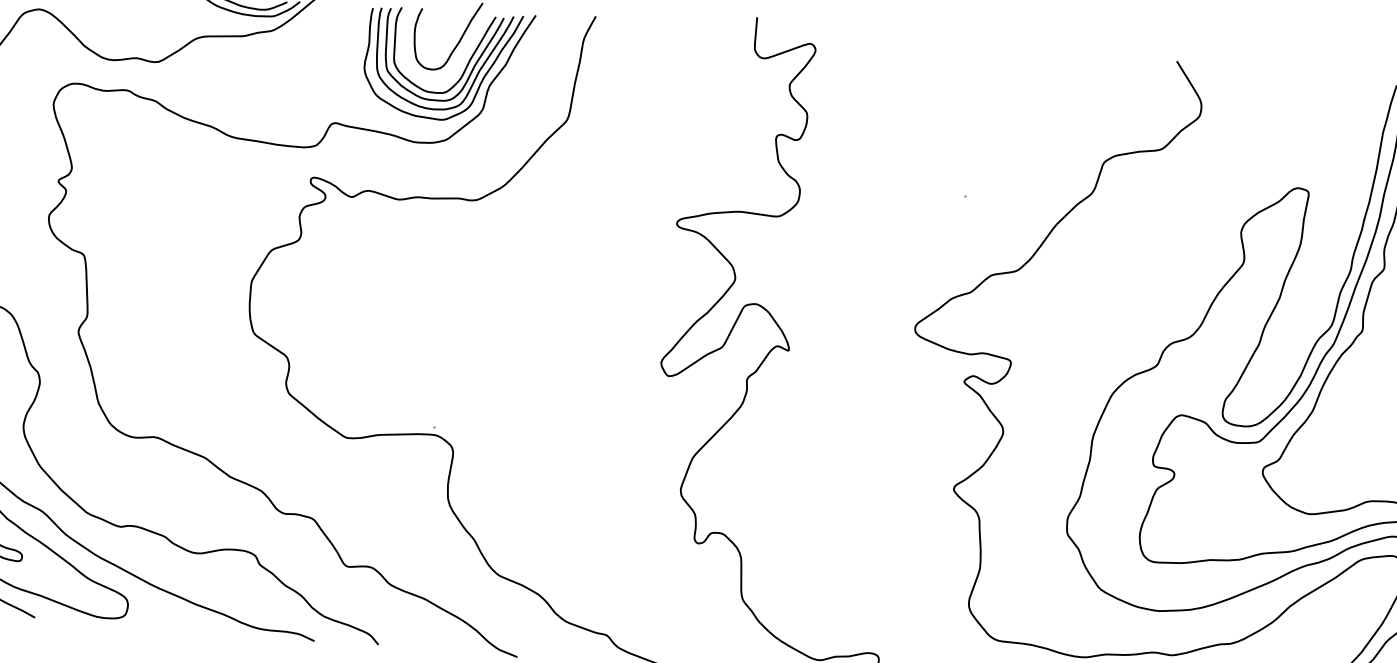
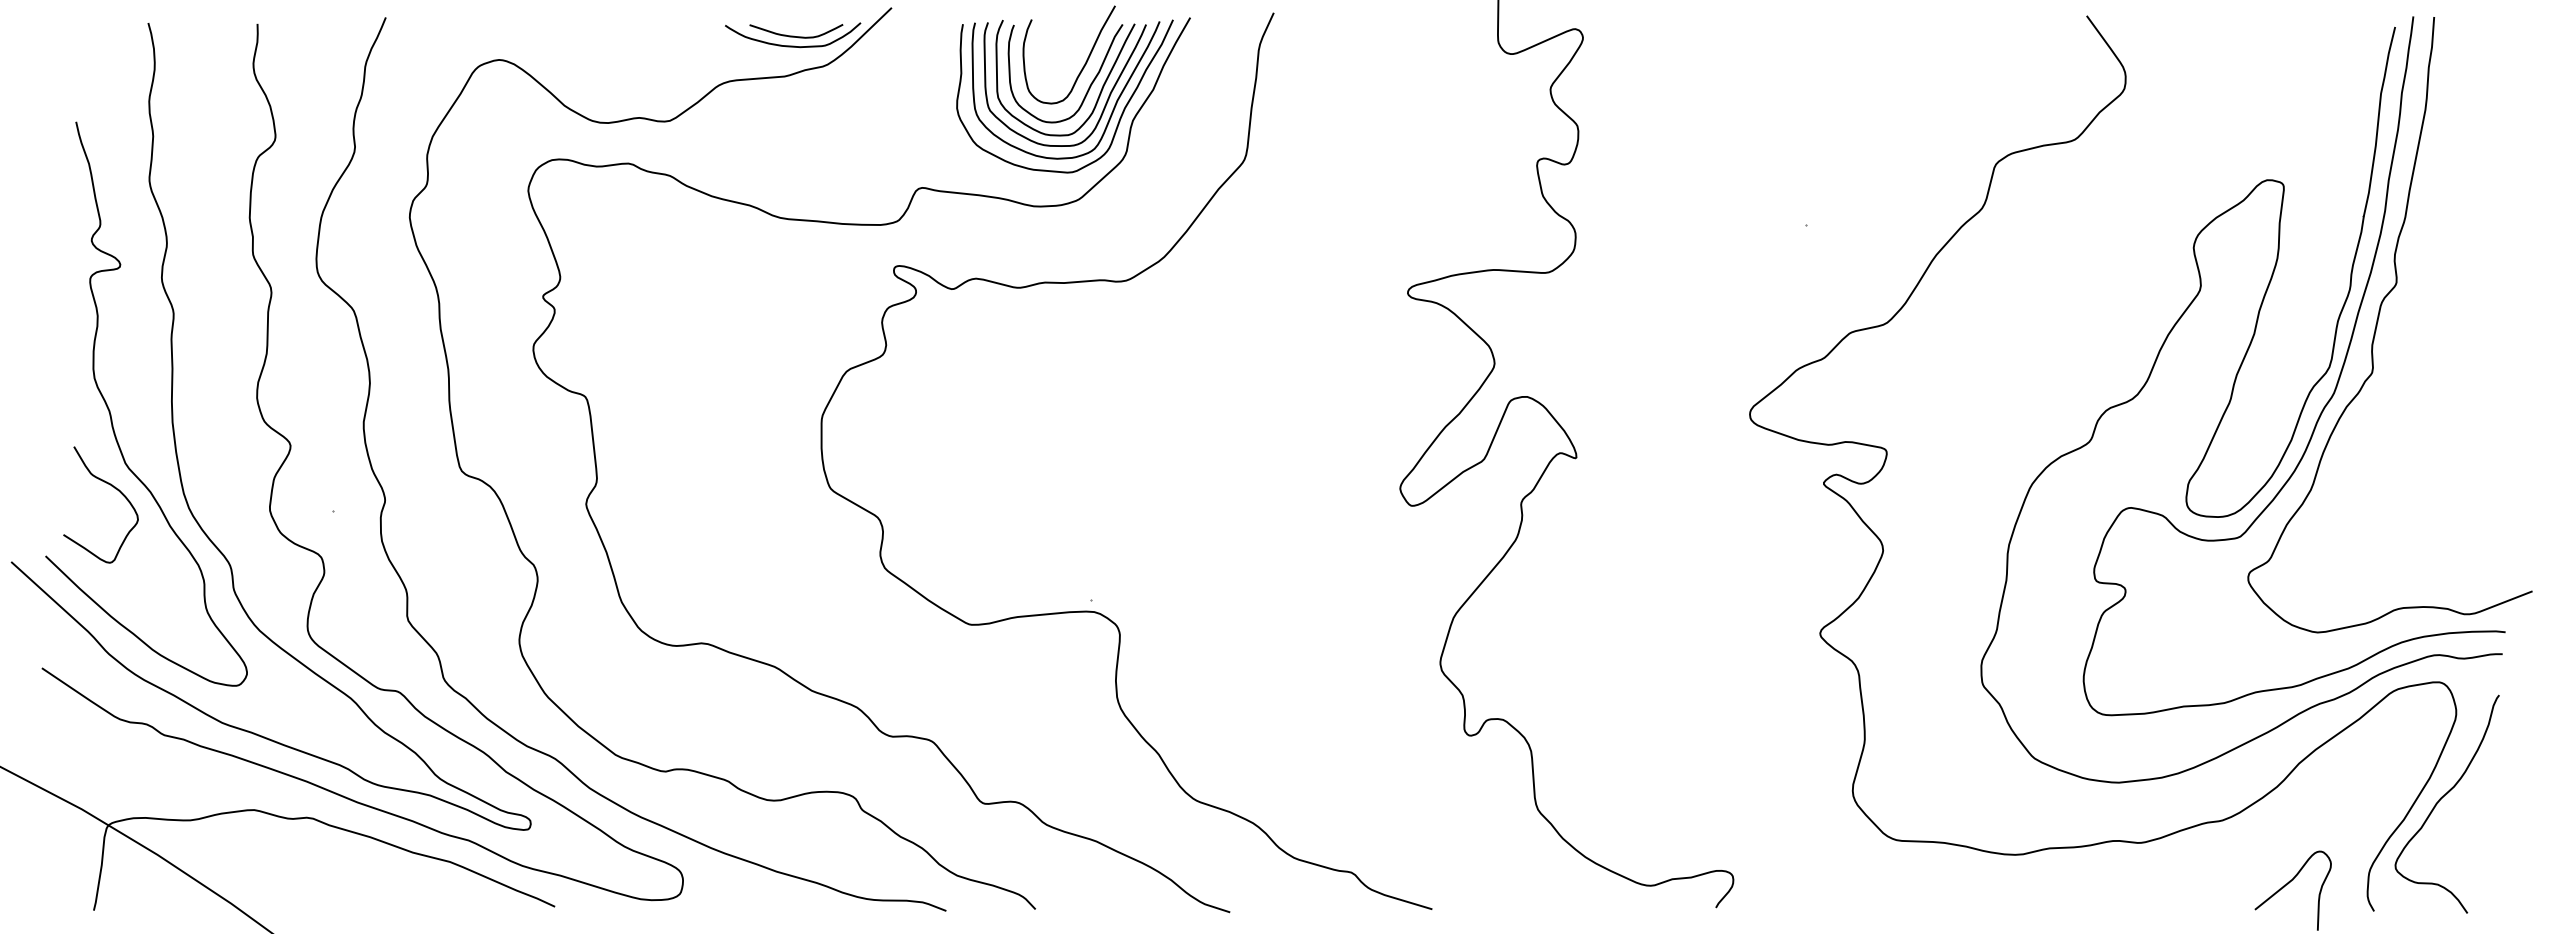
curve: (460, 58) -> (1089, 85), added

